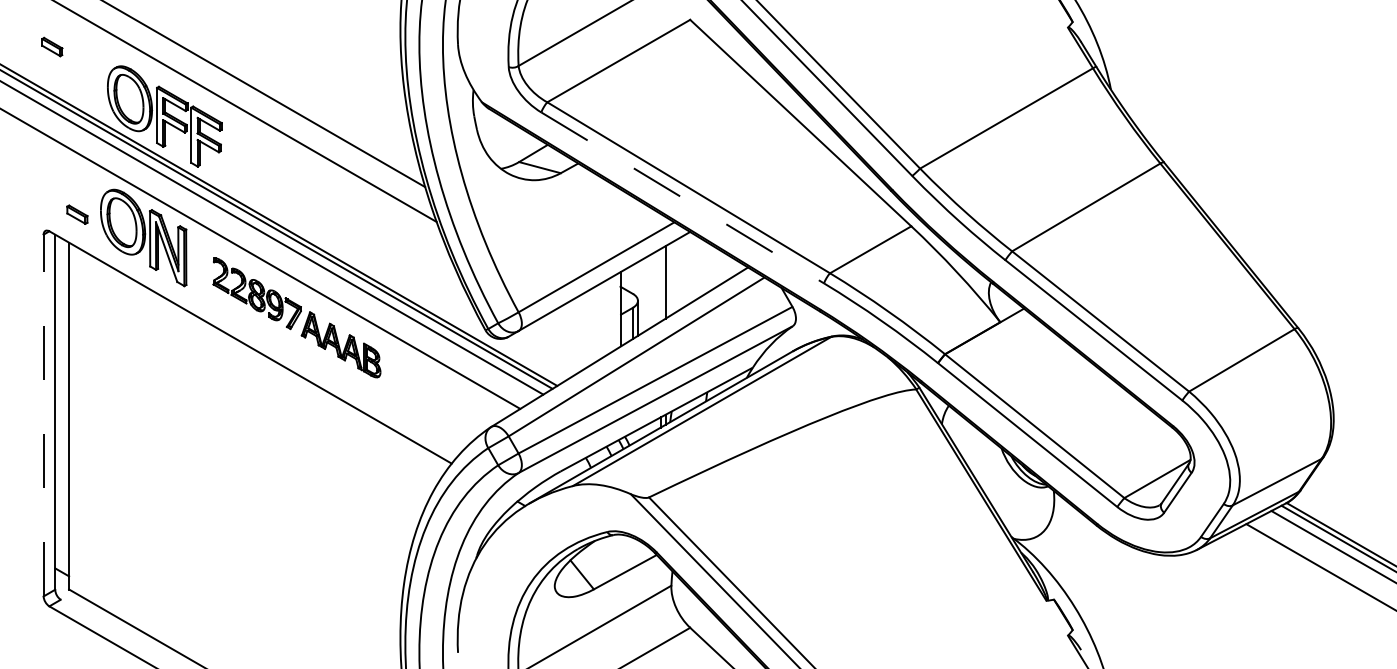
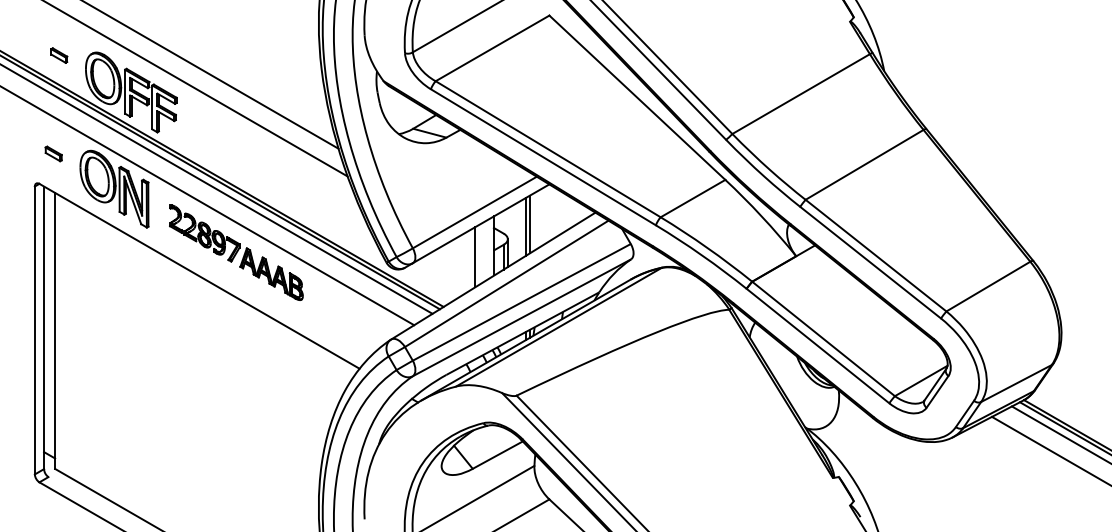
part: (52, 46) -> (59, 55), moved
line: (683, 198) -> (544, 157), dashed -> solid
part: (77, 214) -> (53, 153), moved
line: (660, 284) -> (525, 226), added
line: (597, 323) -> (475, 257), added
line: (43, 415) -> (34, 330), dashed -> solid

